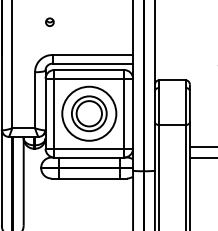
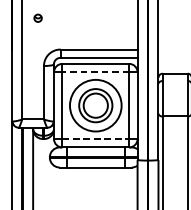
part: (49, 21) -> (37, 17), moved
line: (89, 78) -> (95, 71), solid -> dashed
line: (89, 148) -> (95, 138), solid -> dashed

